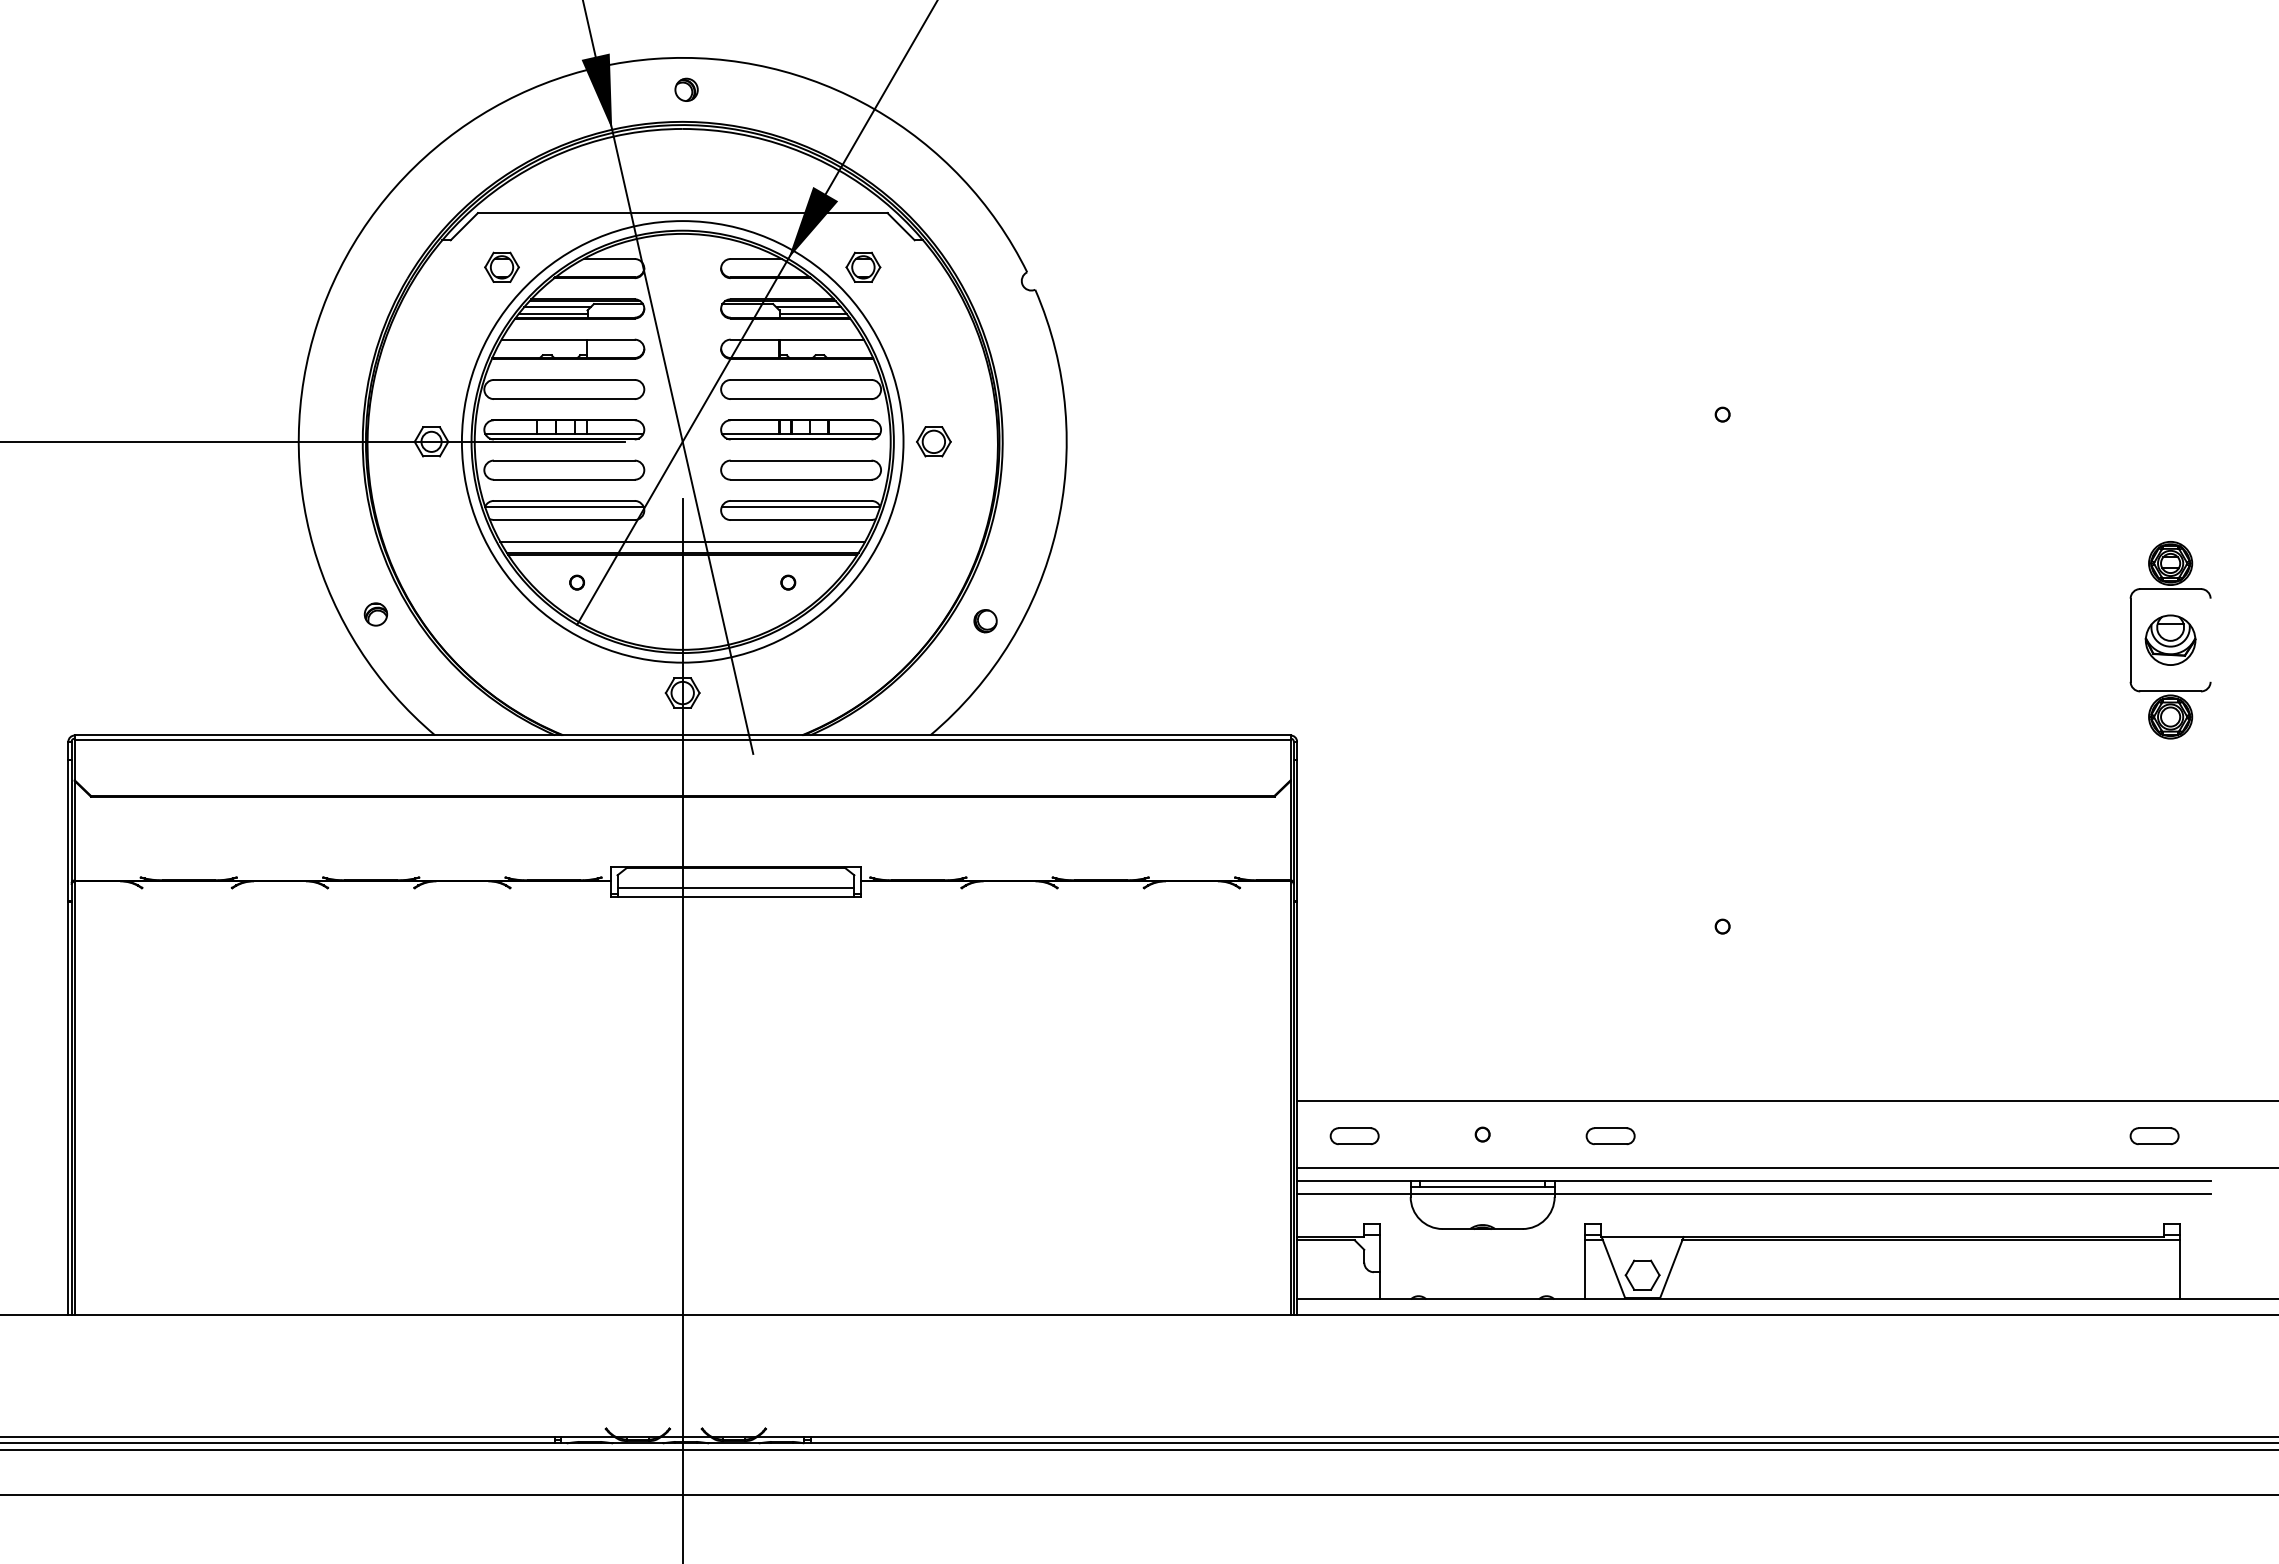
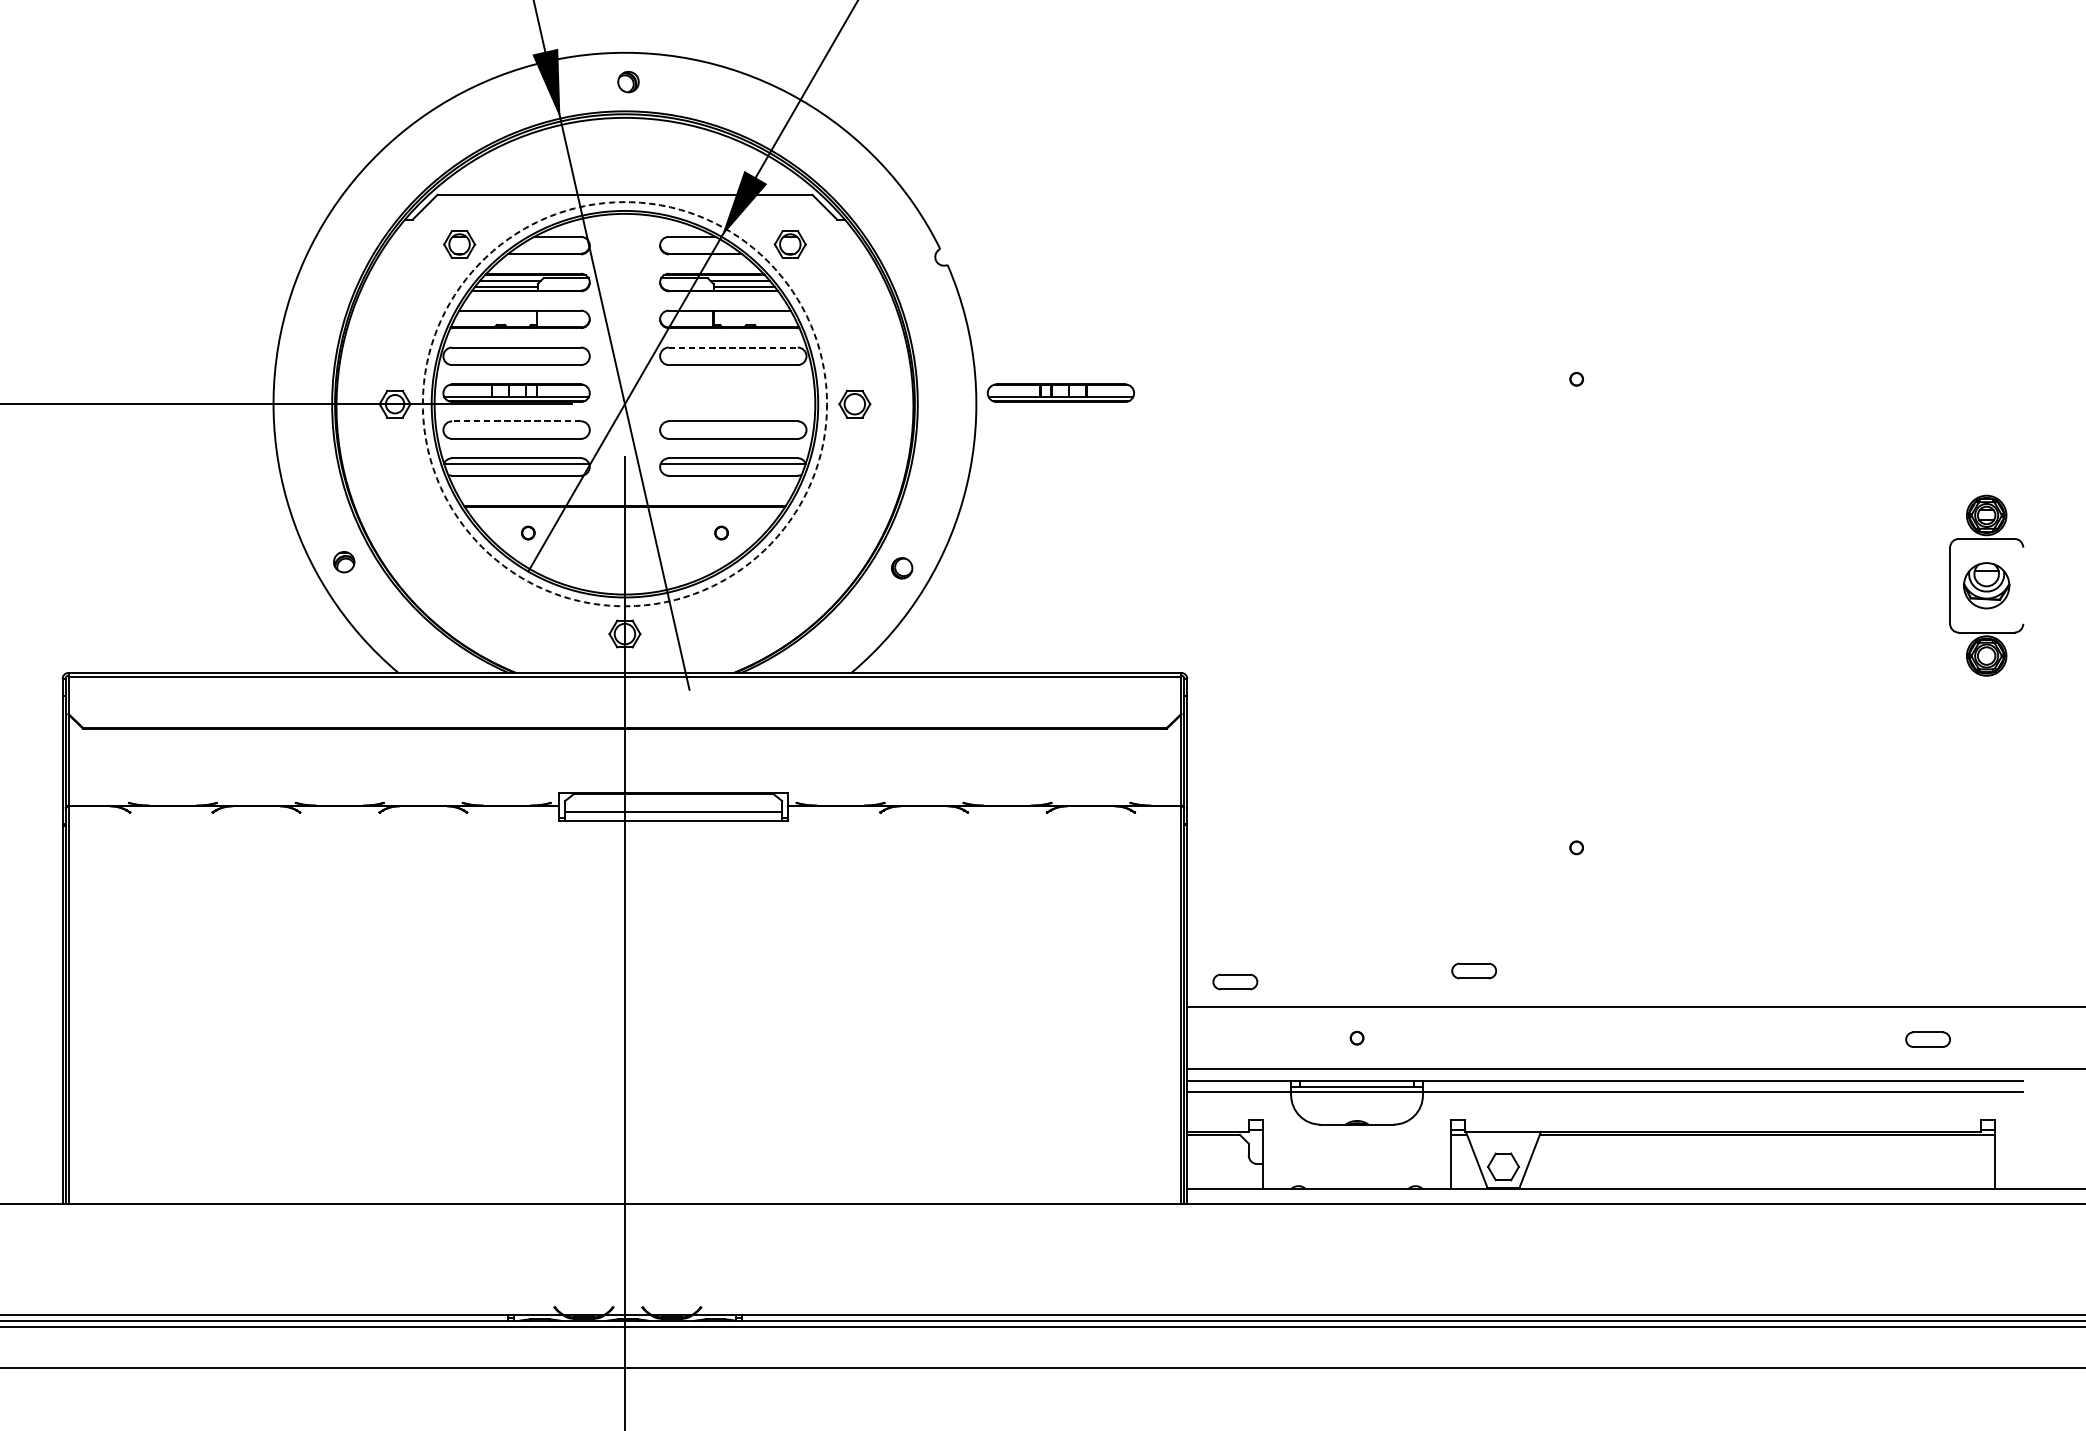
line: (801, 379) -> (733, 347), solid -> dashed
part: (800, 429) -> (1060, 392), moved
circle: (682, 441) -> (624, 403), solid -> dashed
line: (563, 460) -> (515, 421), solid -> dashed
line: (682, 541) -> (624, 495), removed
part: (1354, 1136) -> (1235, 982), moved
part: (1610, 1136) -> (1474, 971), moved
part: (2154, 1136) -> (1927, 1039), moved

